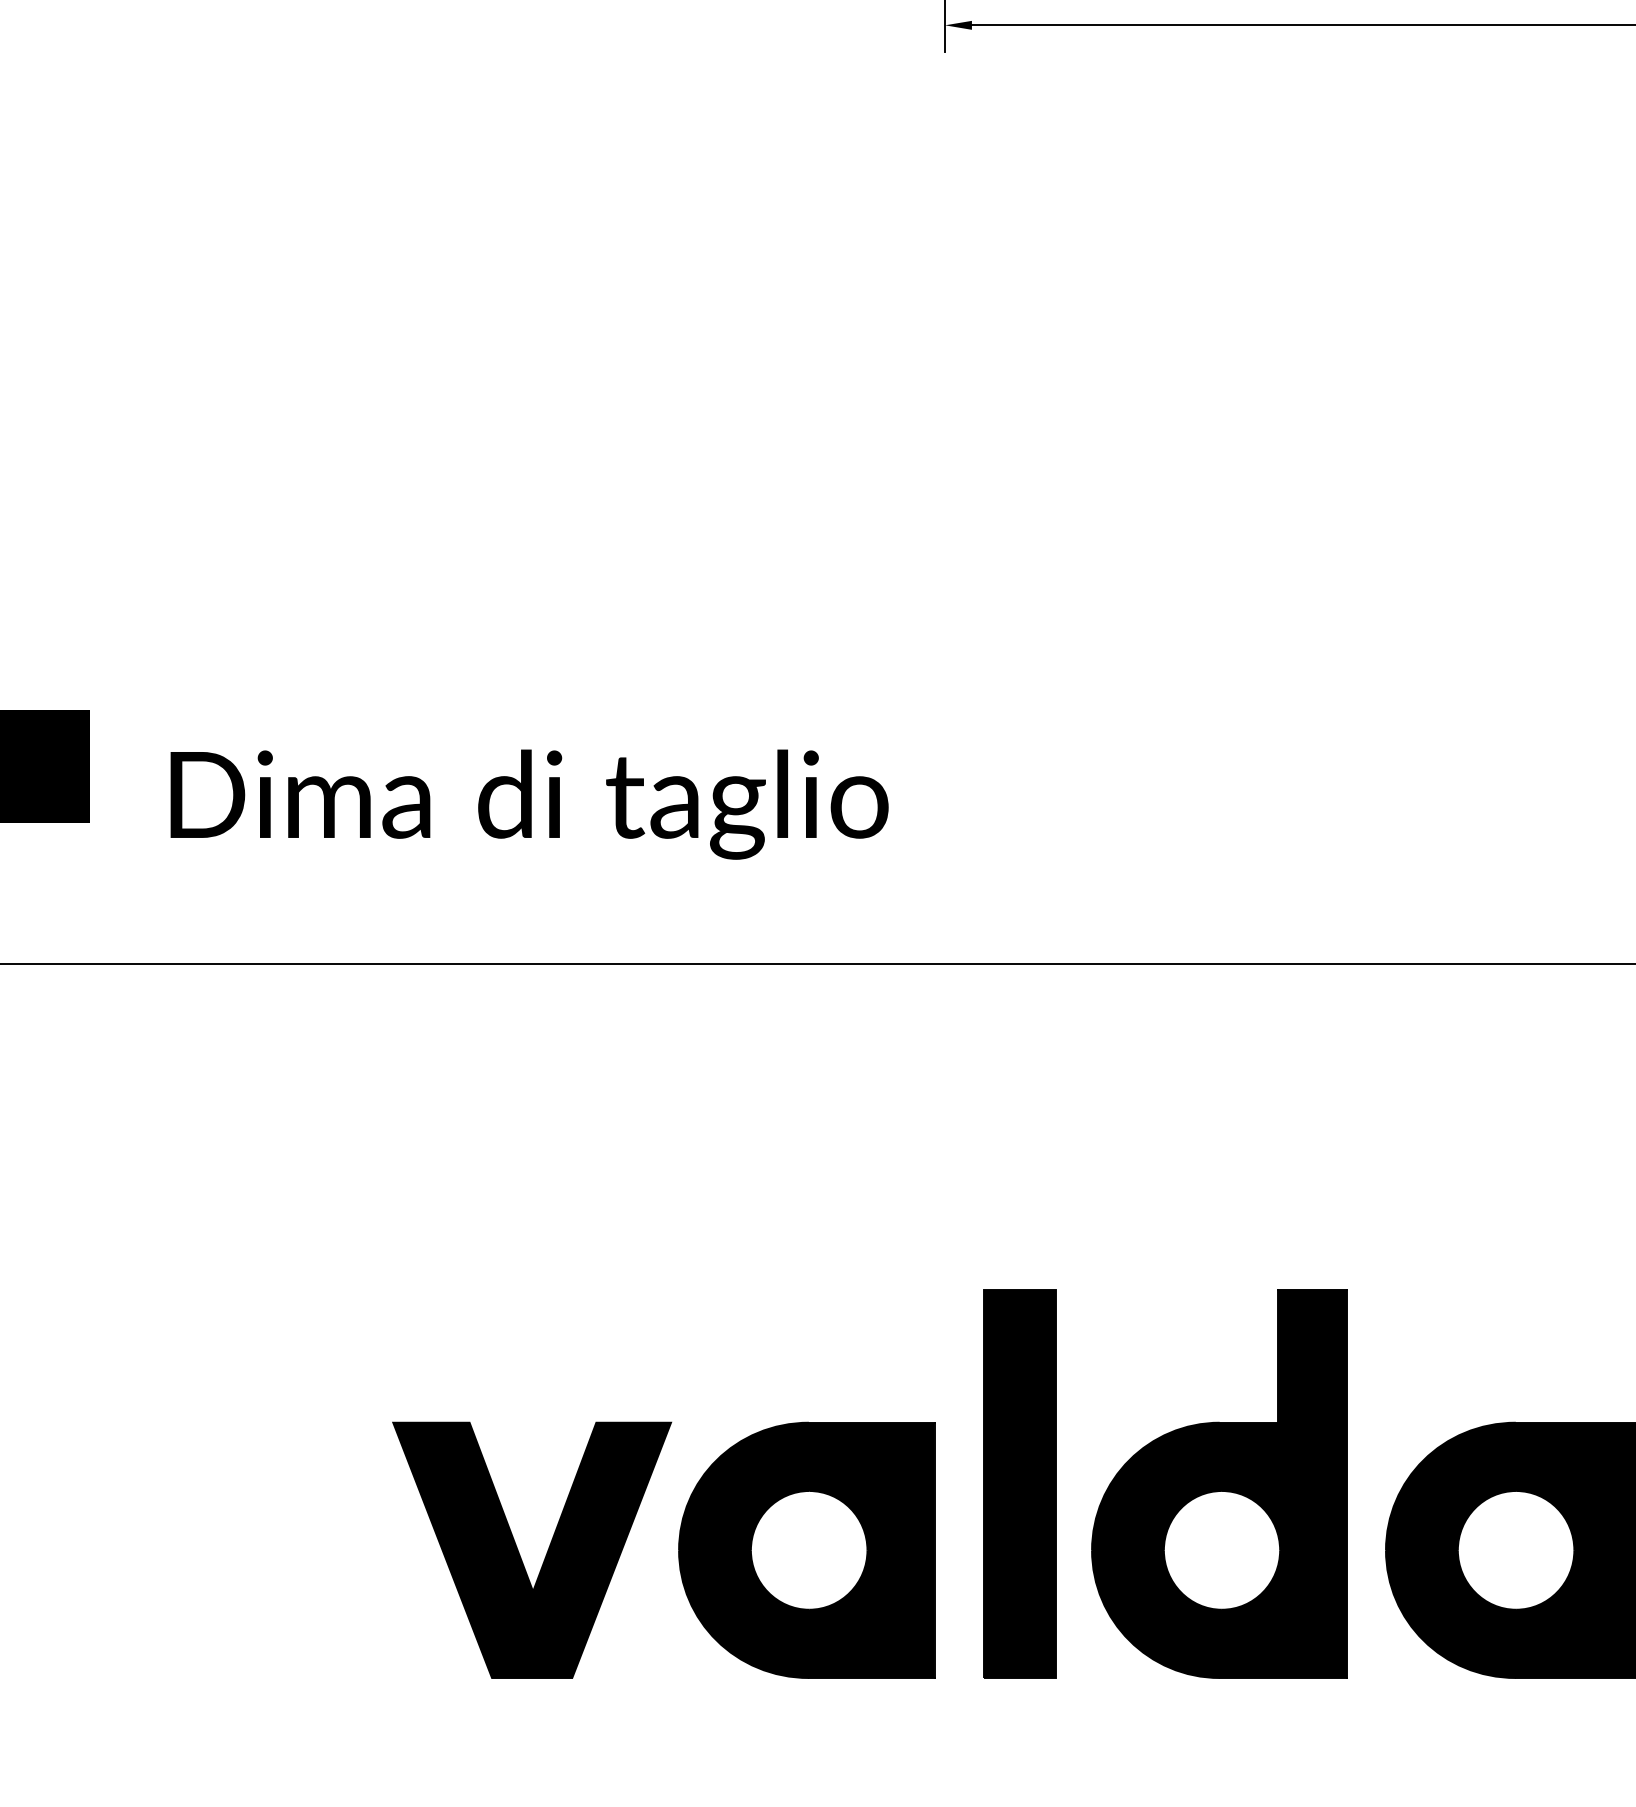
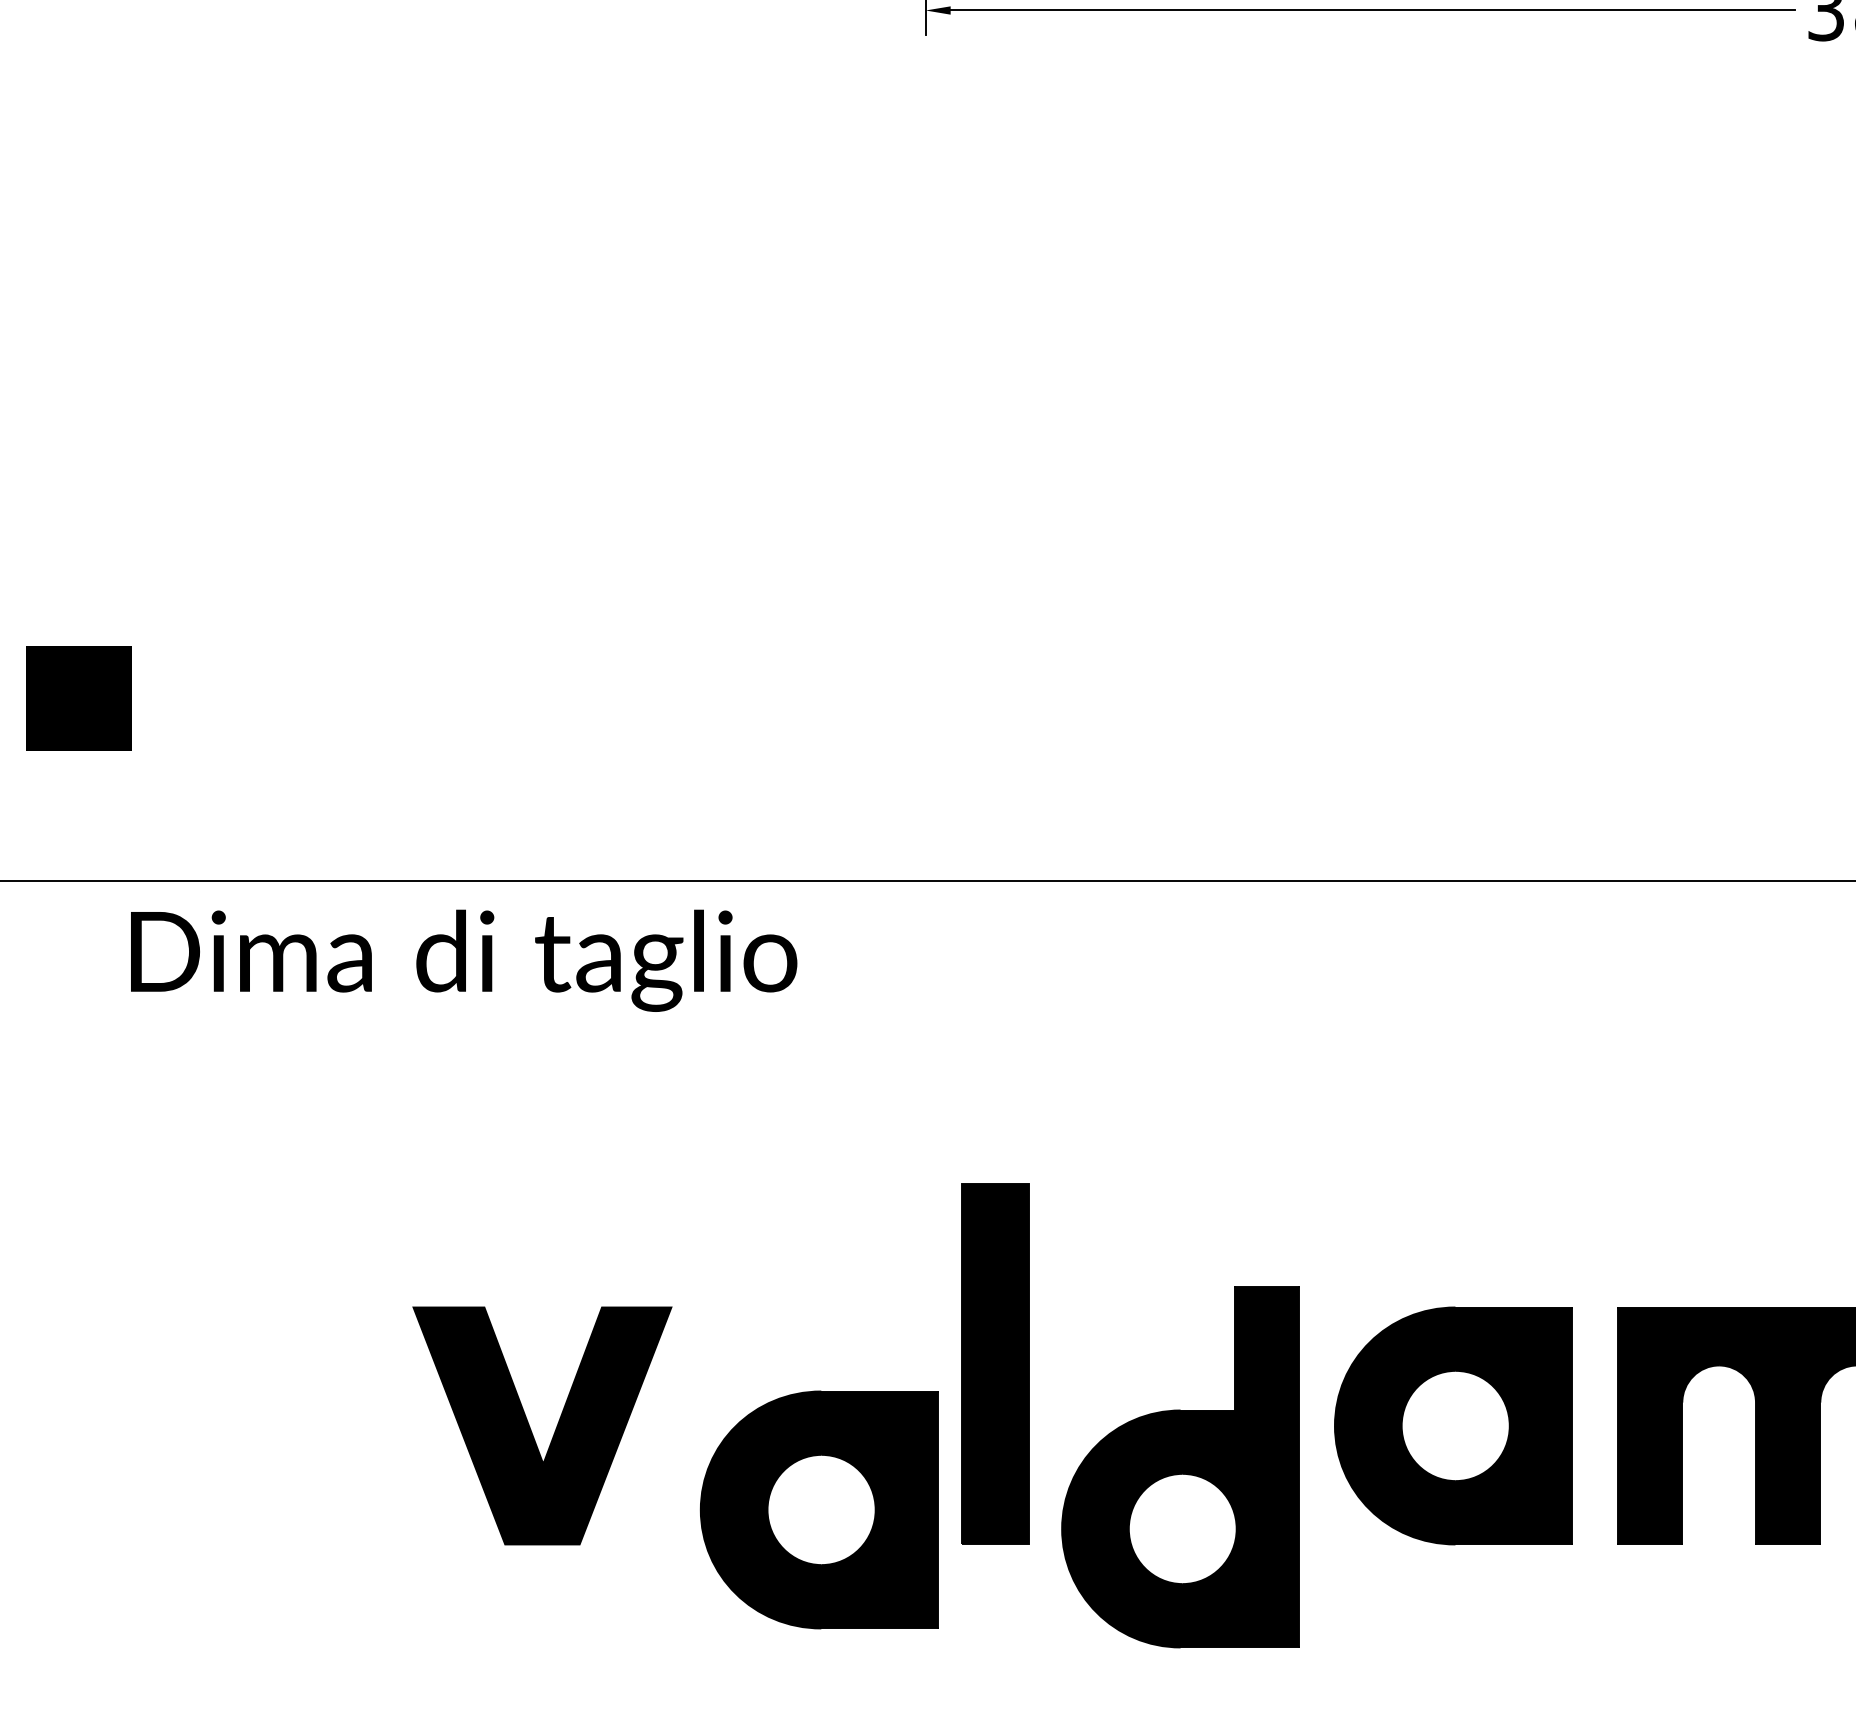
text: (530, 804) -> (464, 960), moved
part: (1219, 1484) -> (1180, 1467), moved
part: (805, 1549) -> (818, 1509), moved

